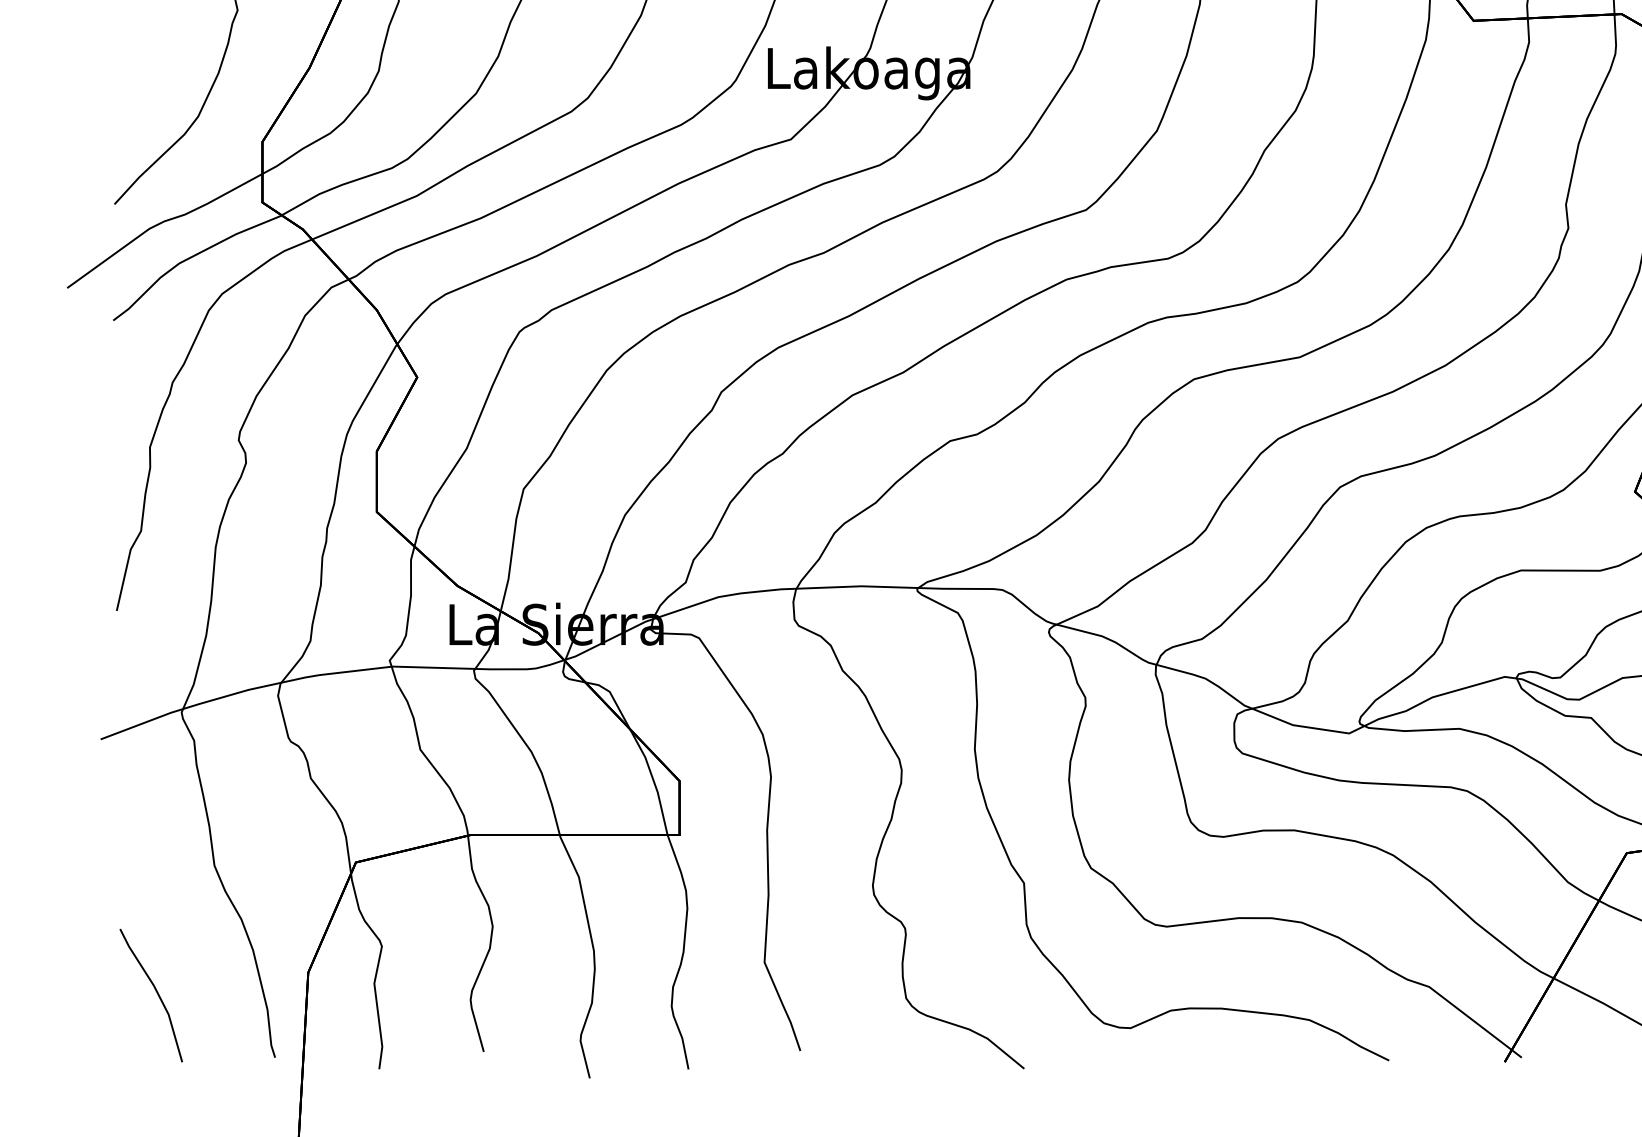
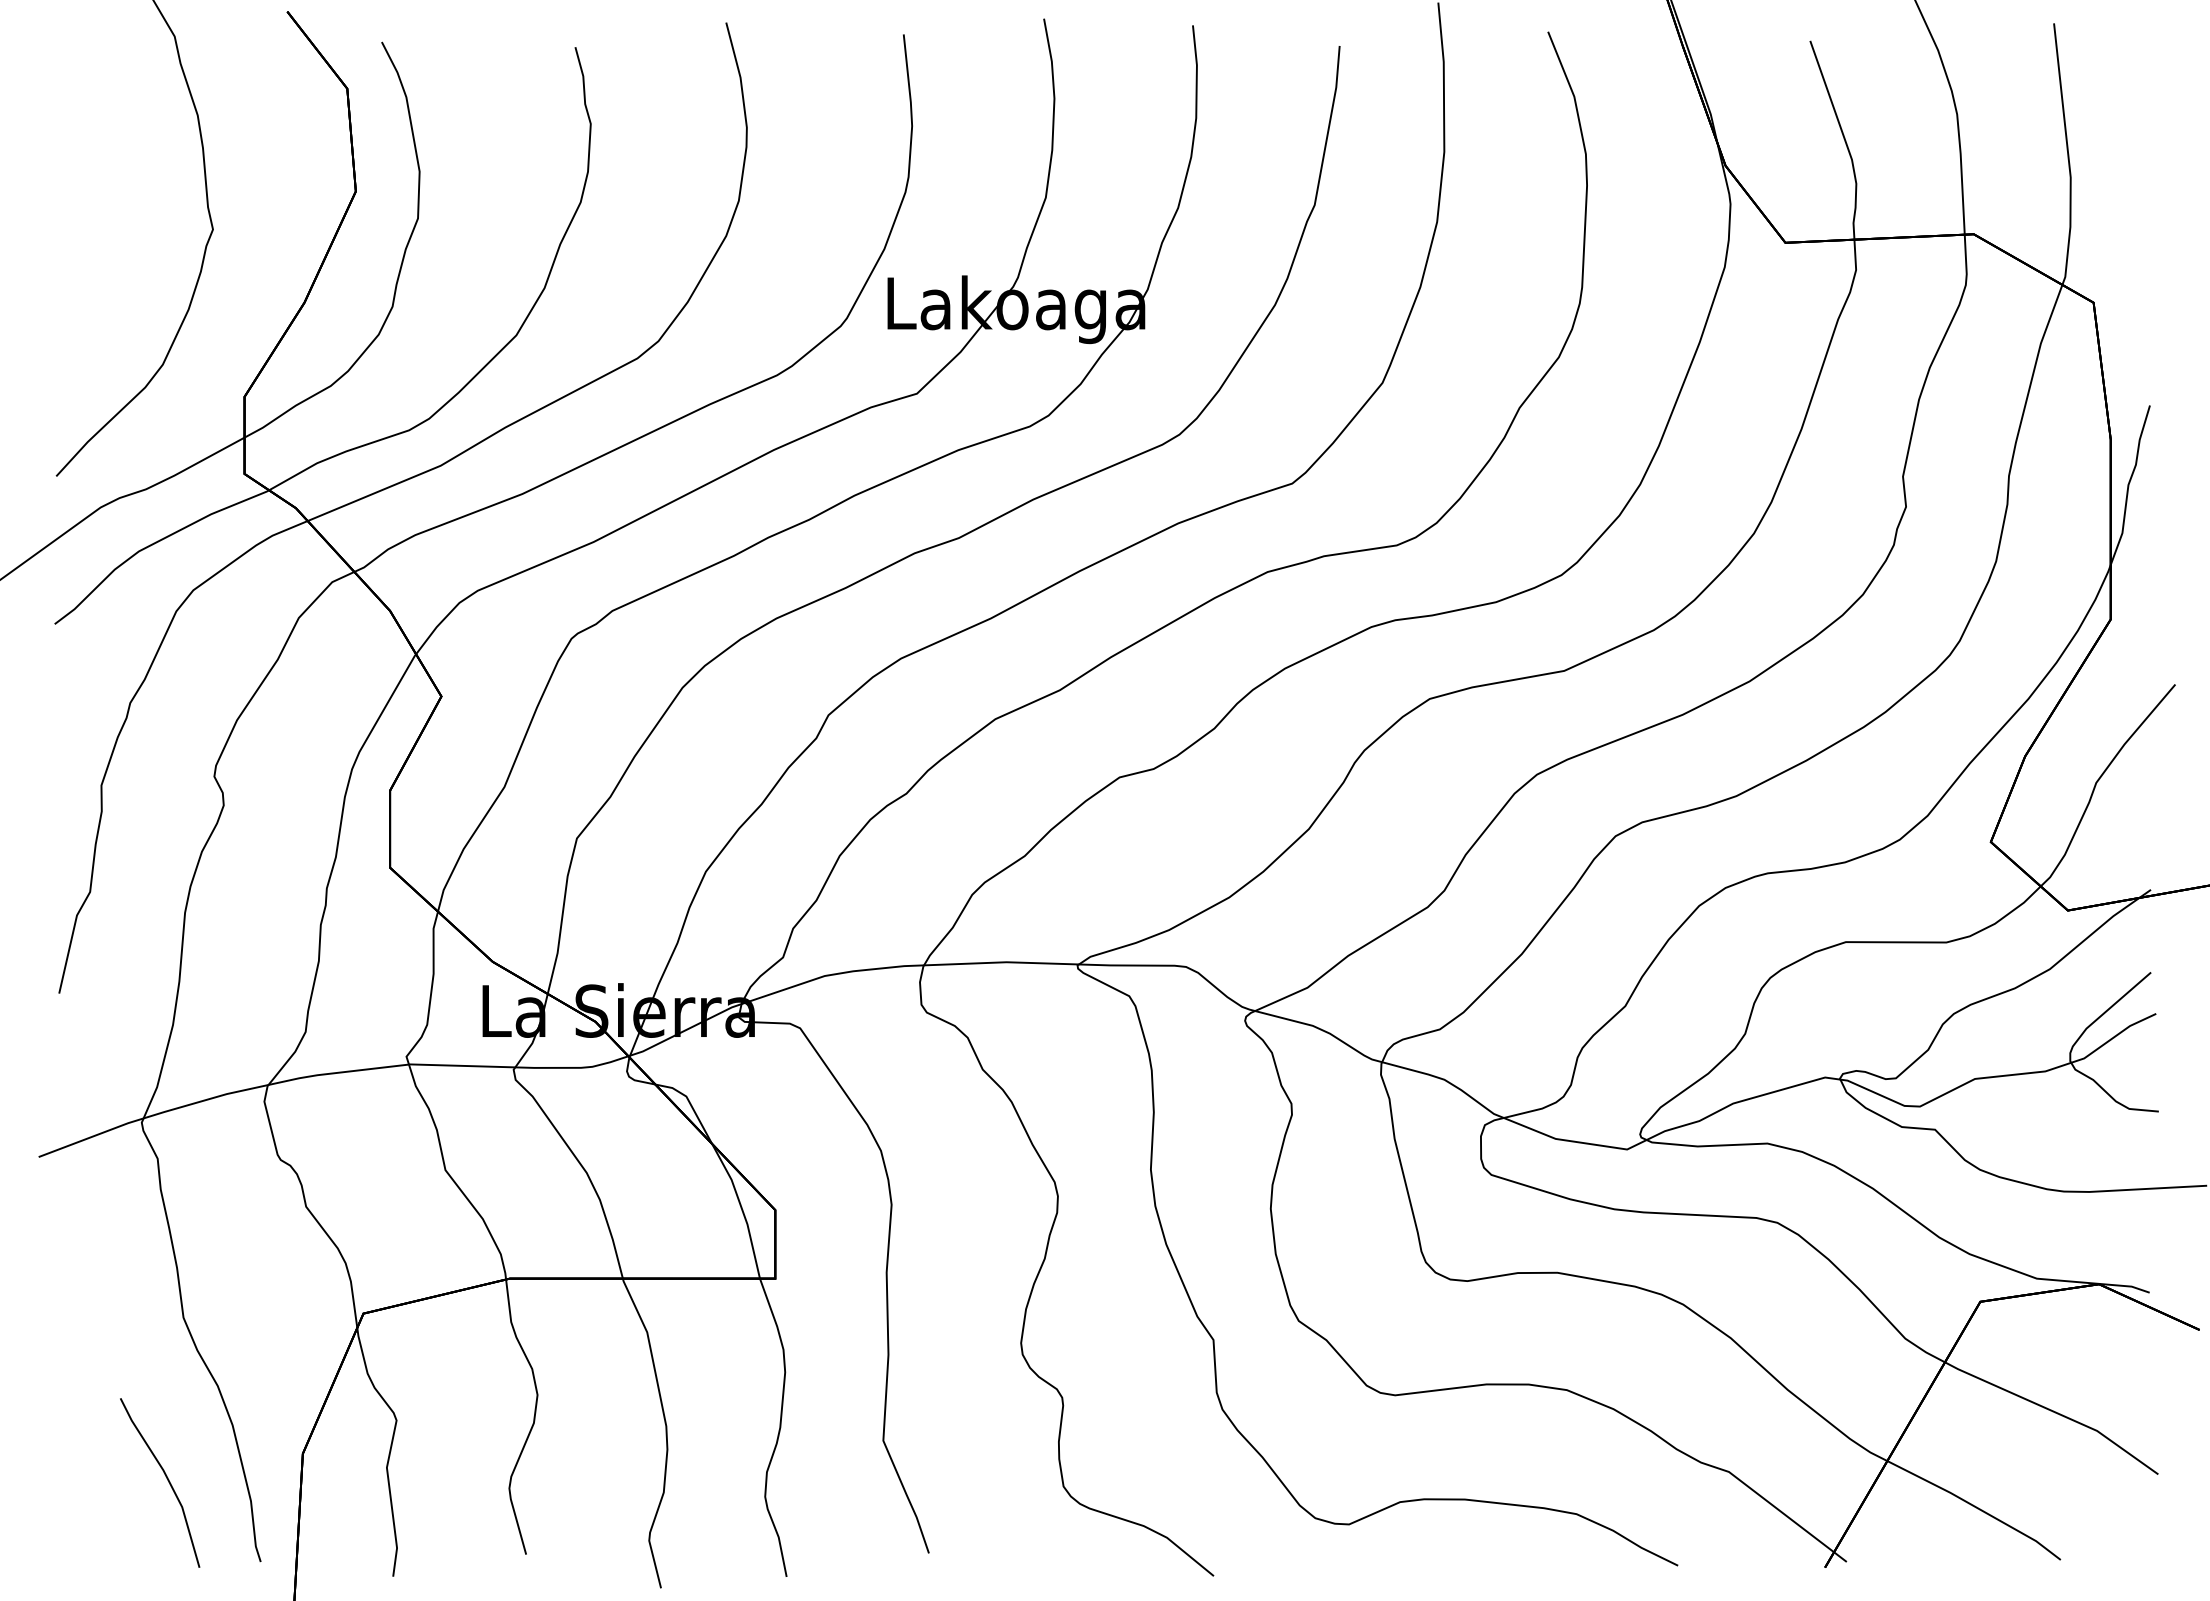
line: (156, 992) -> (166, 1478), moved

